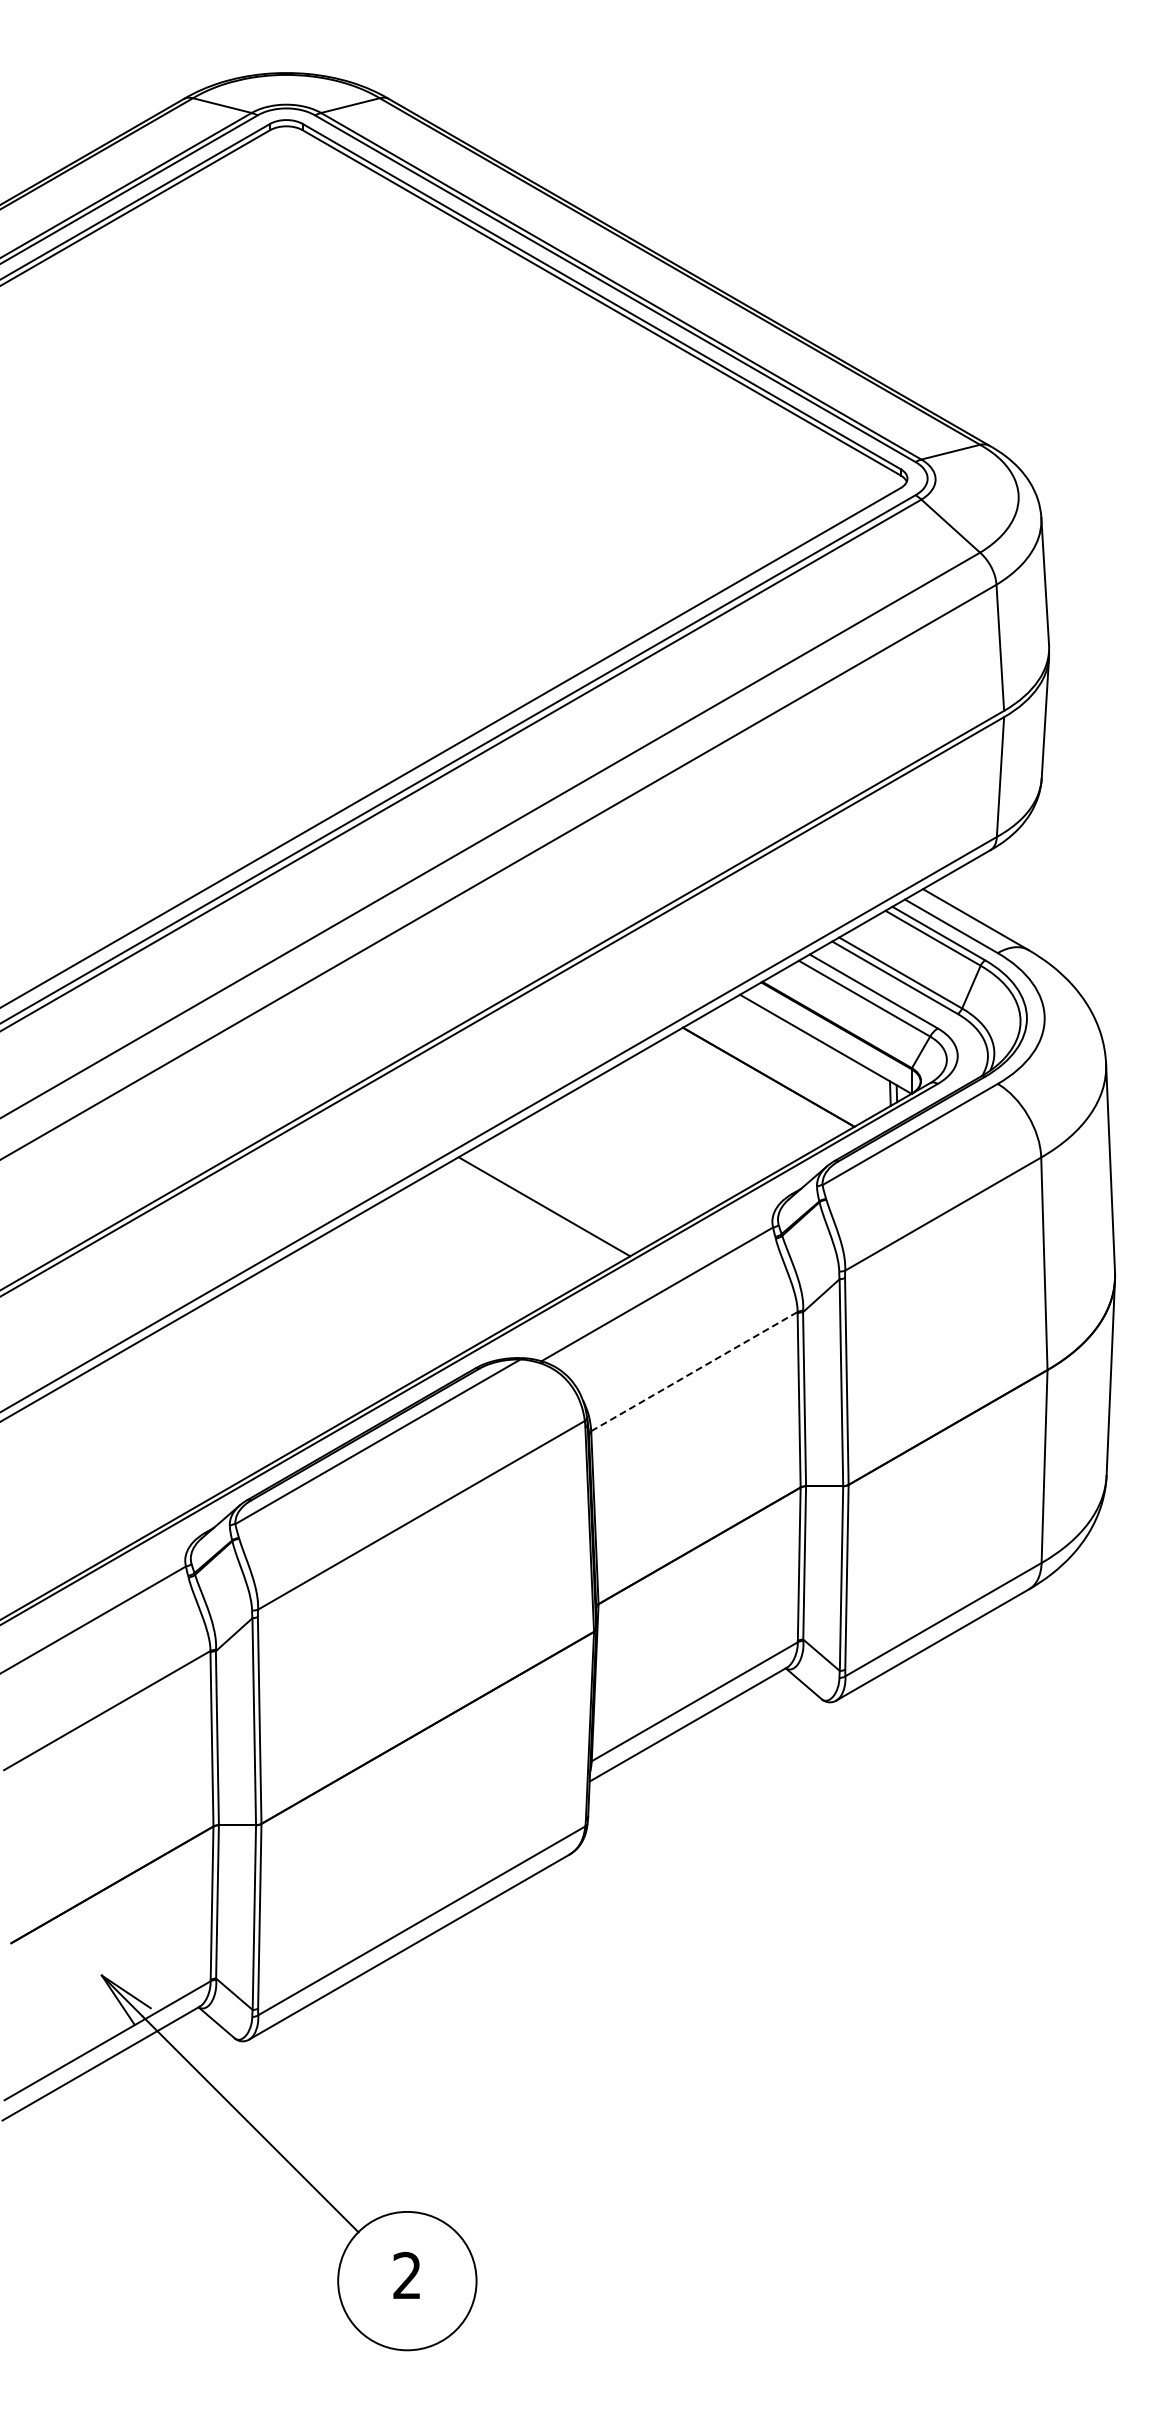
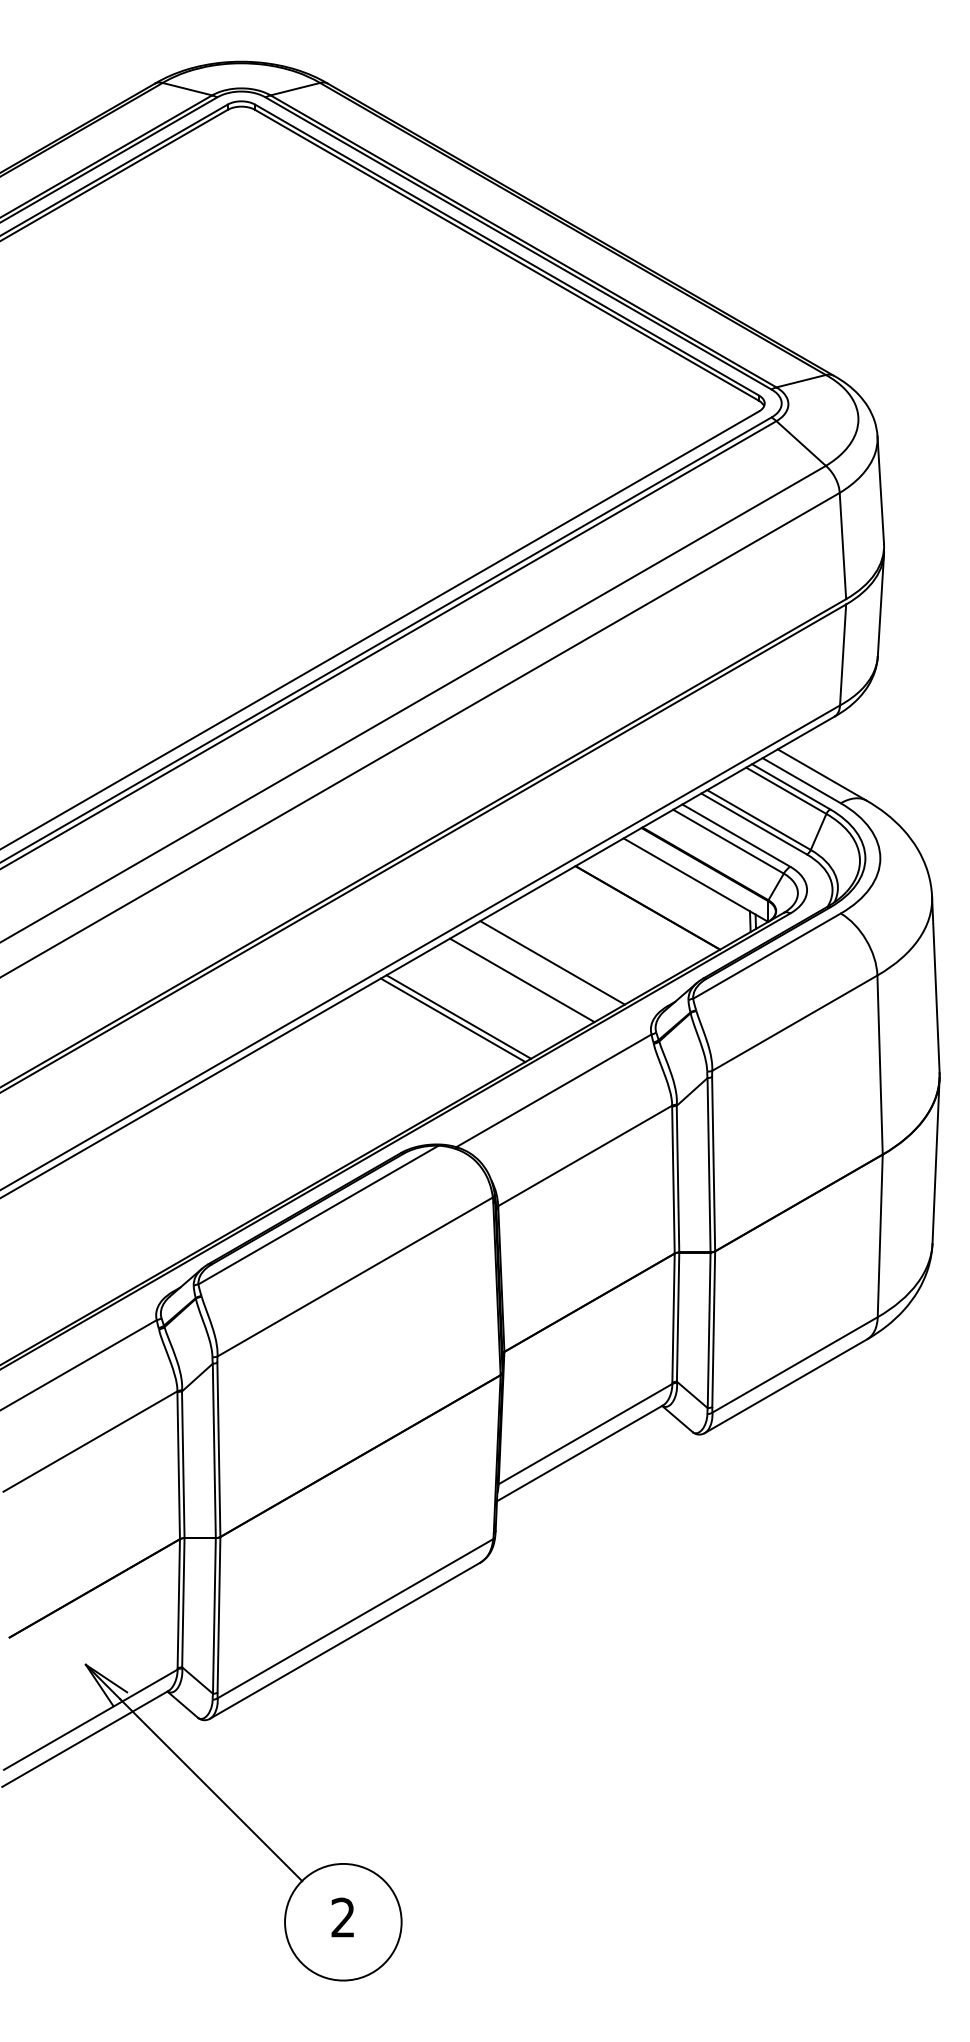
line: (655, 1142) -> (552, 962), added
line: (619, 1162) -> (522, 979), added
line: (537, 1210) -> (452, 1020), added
line: (694, 1371) -> (585, 1155), dashed -> solid

